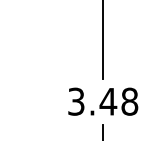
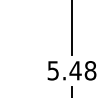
text: (76, 101) -> (53, 70), 3.48 -> 5.48

